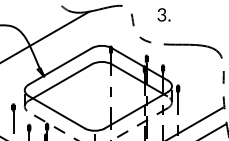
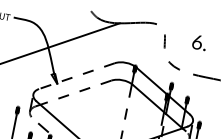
text: (161, 14) -> (197, 41), 3. -> 6.
line: (59, 66) -> (75, 76), solid -> dashed
line: (61, 81) -> (74, 92), solid -> dashed

